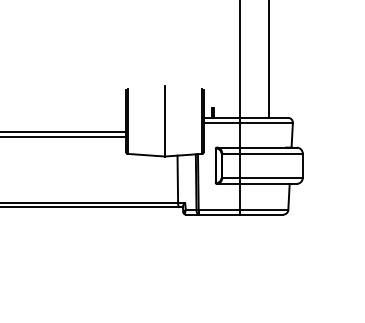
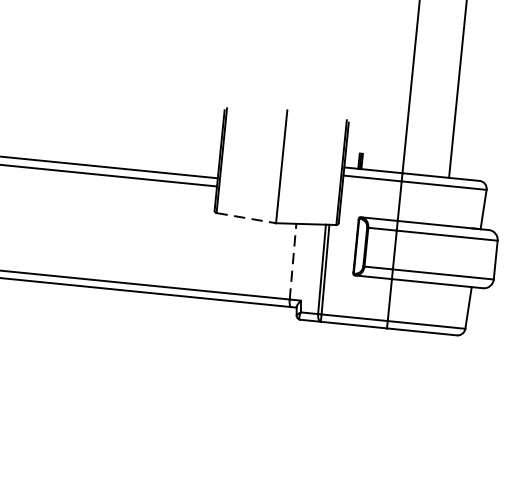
line: (146, 155) -> (246, 218), solid -> dashed
line: (177, 179) -> (292, 262), solid -> dashed

